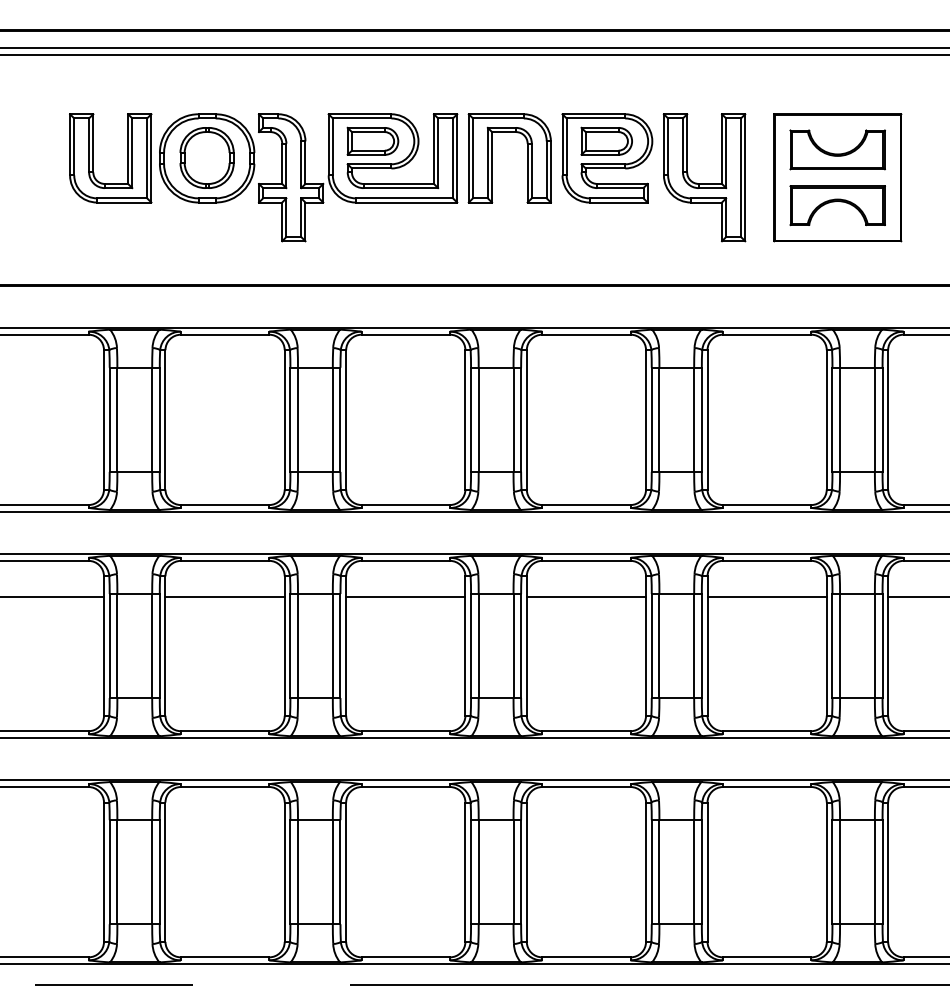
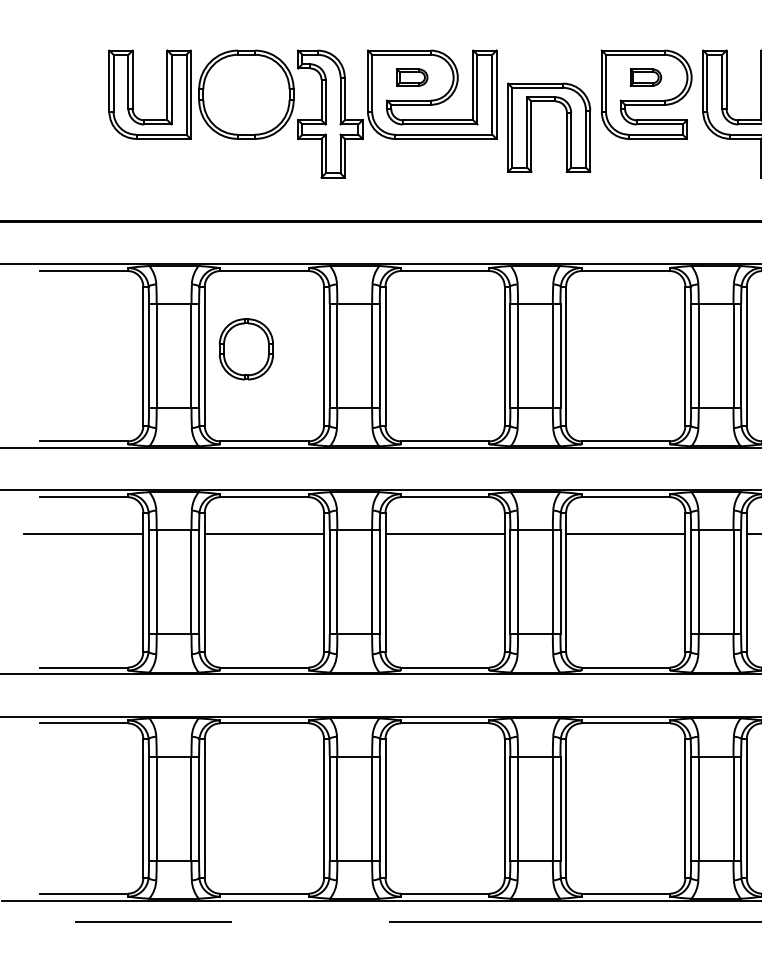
part: (372, 140) -> (411, 76), size x0.6
part: (606, 140) -> (645, 76), size x0.6
part: (206, 157) -> (245, 348), moved
part: (492, 158) -> (531, 127), moved

